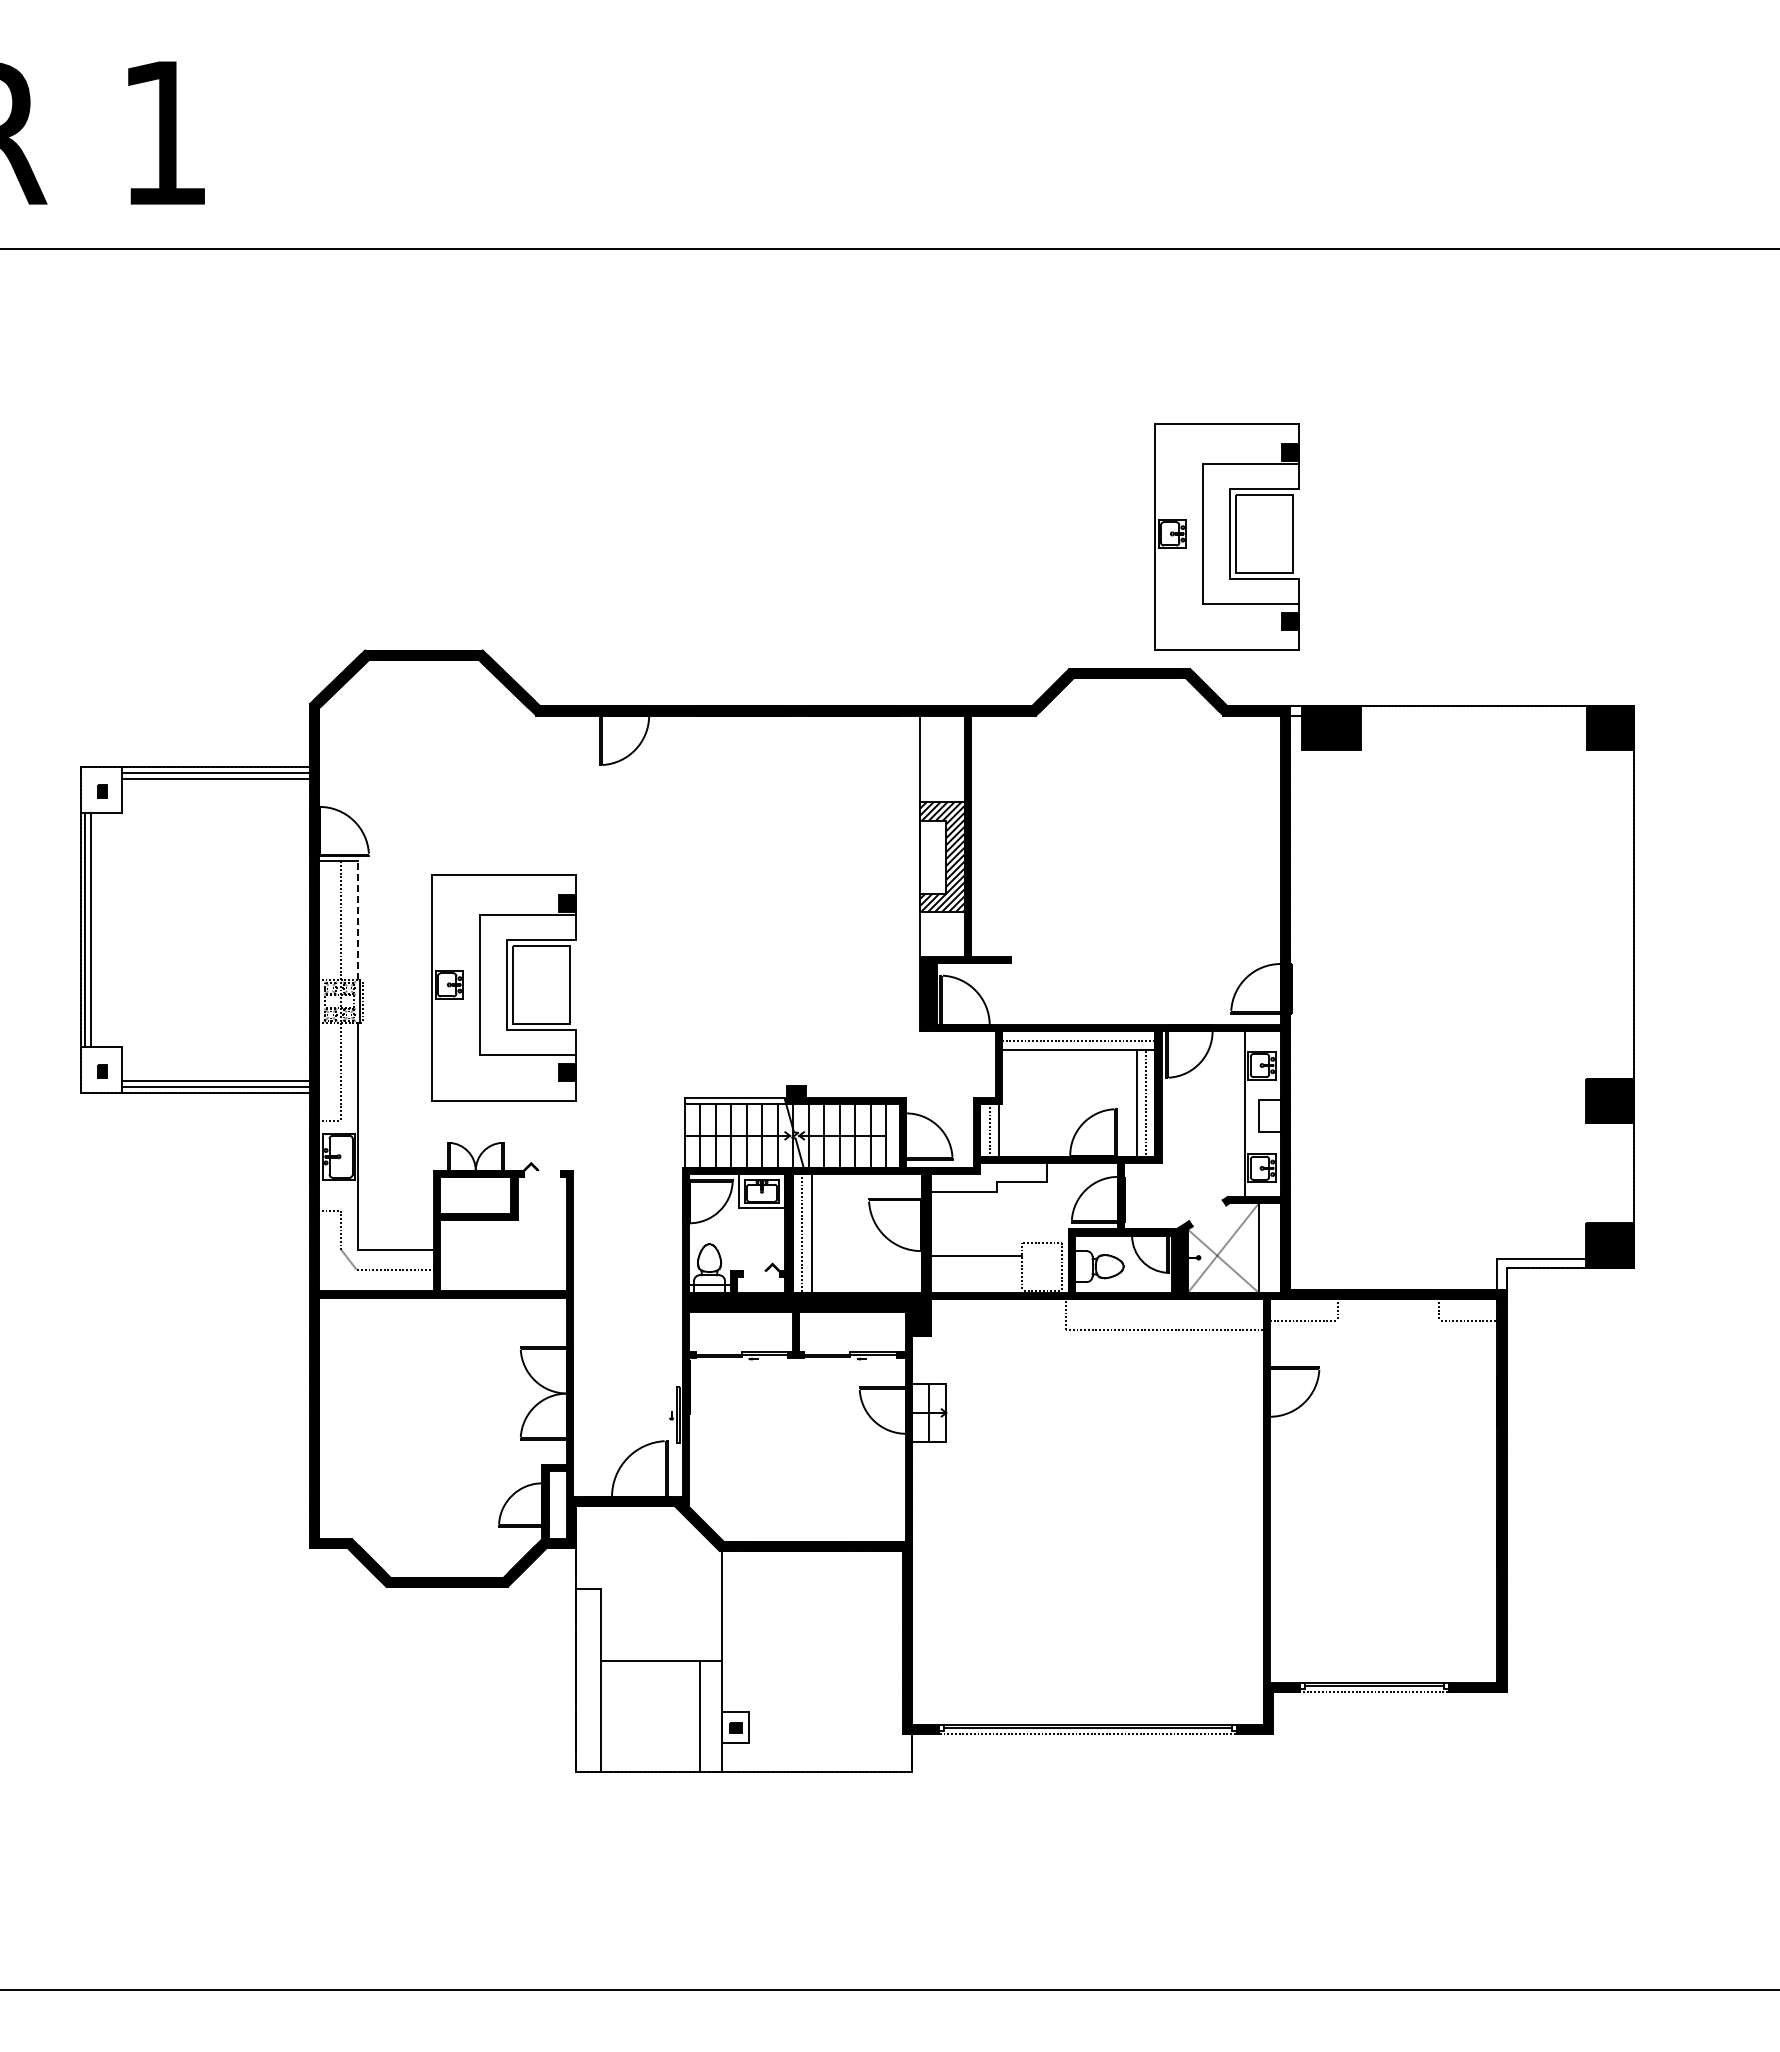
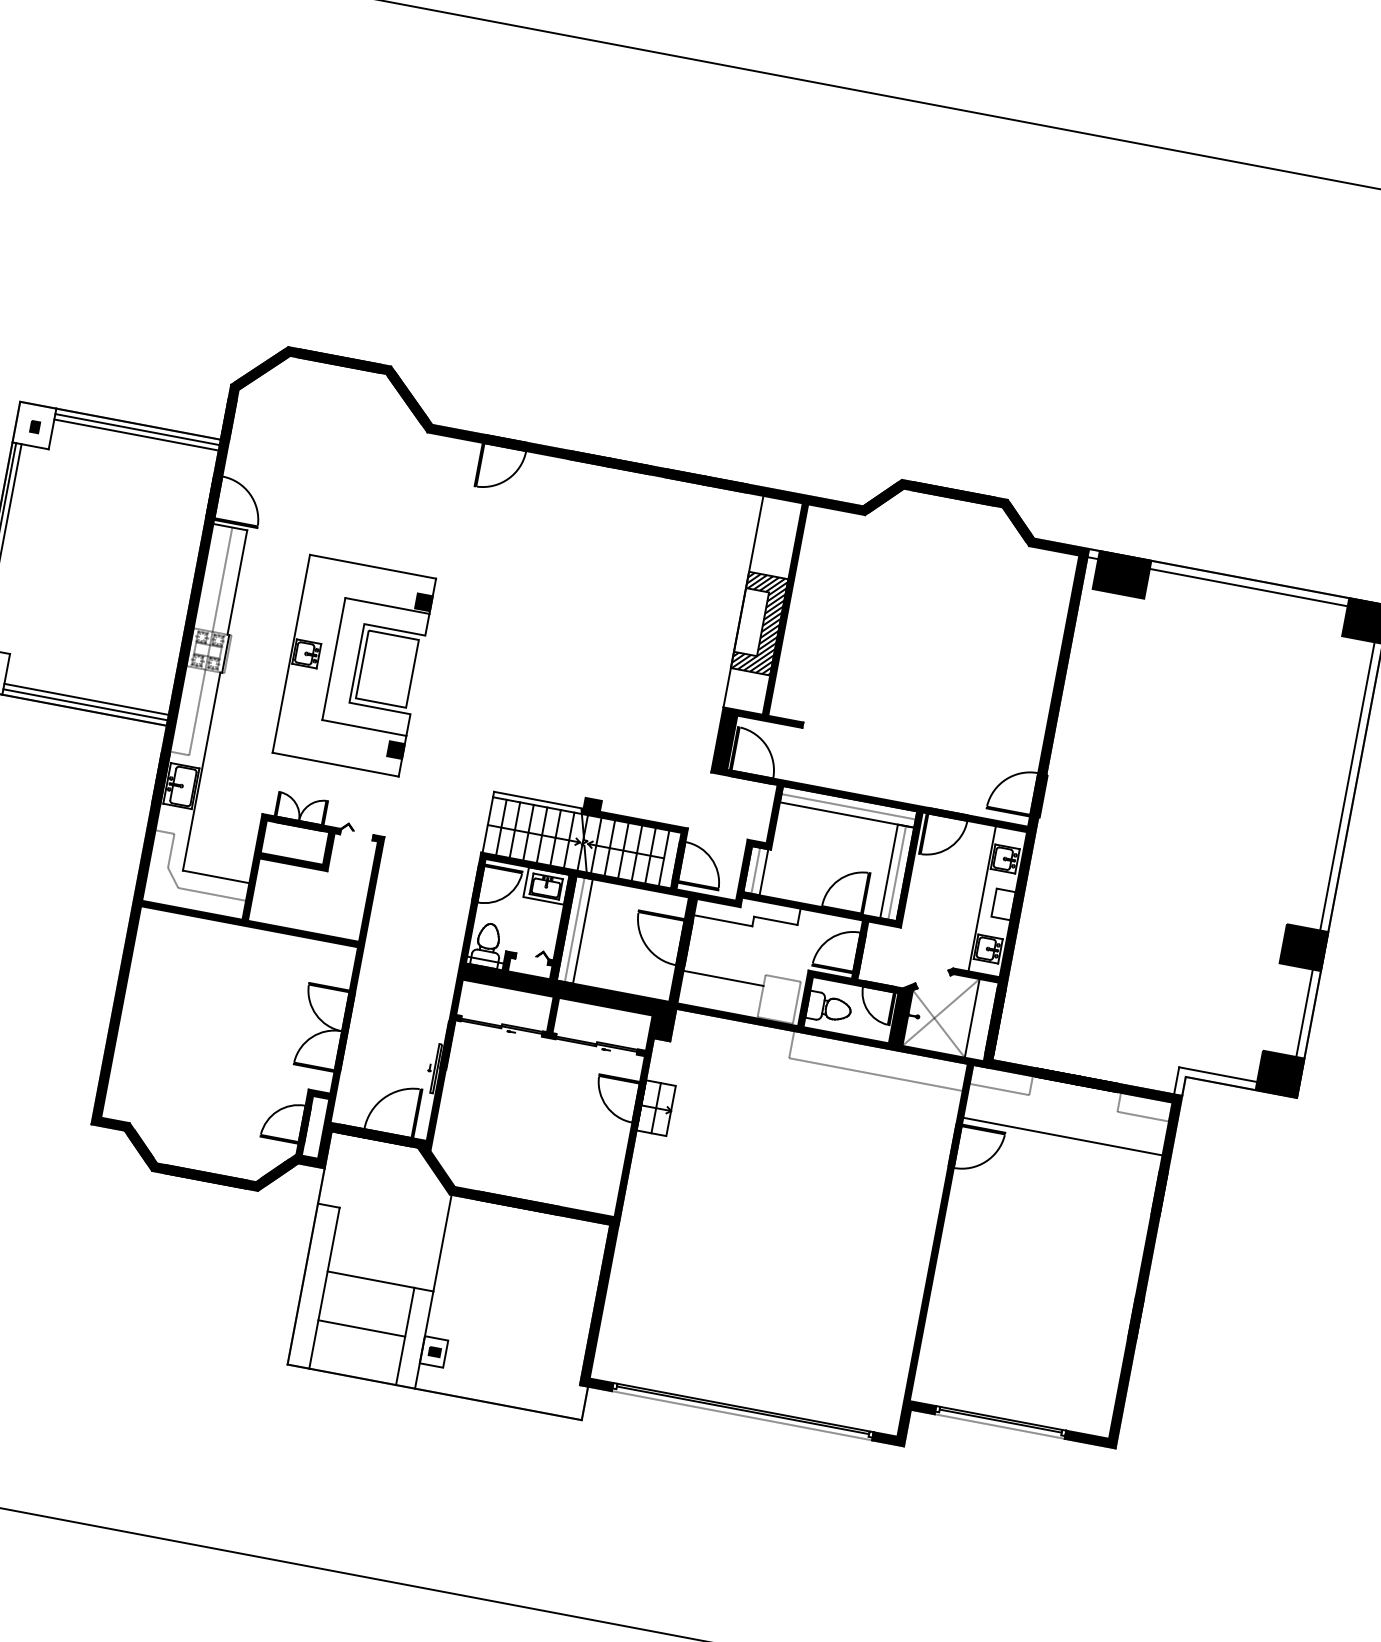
part: (1226, 536) -> (1061, 389), removed
line: (1474, 715) -> (1249, 587), added
line: (358, 920) -> (237, 582), dashed -> solid
line: (1624, 986) -> (1335, 849), added
line: (1383, 1359) -> (1062, 1136), added
line: (650, 1717) -> (361, 1328), added

